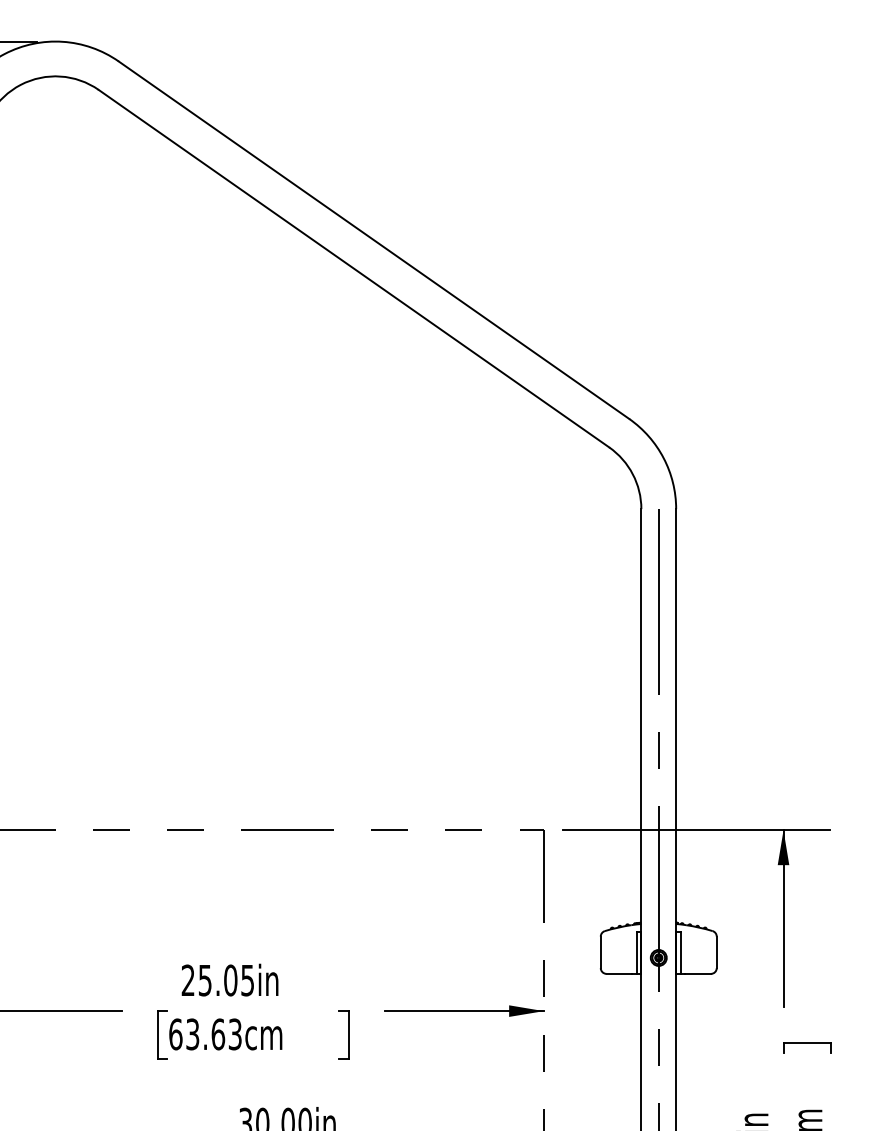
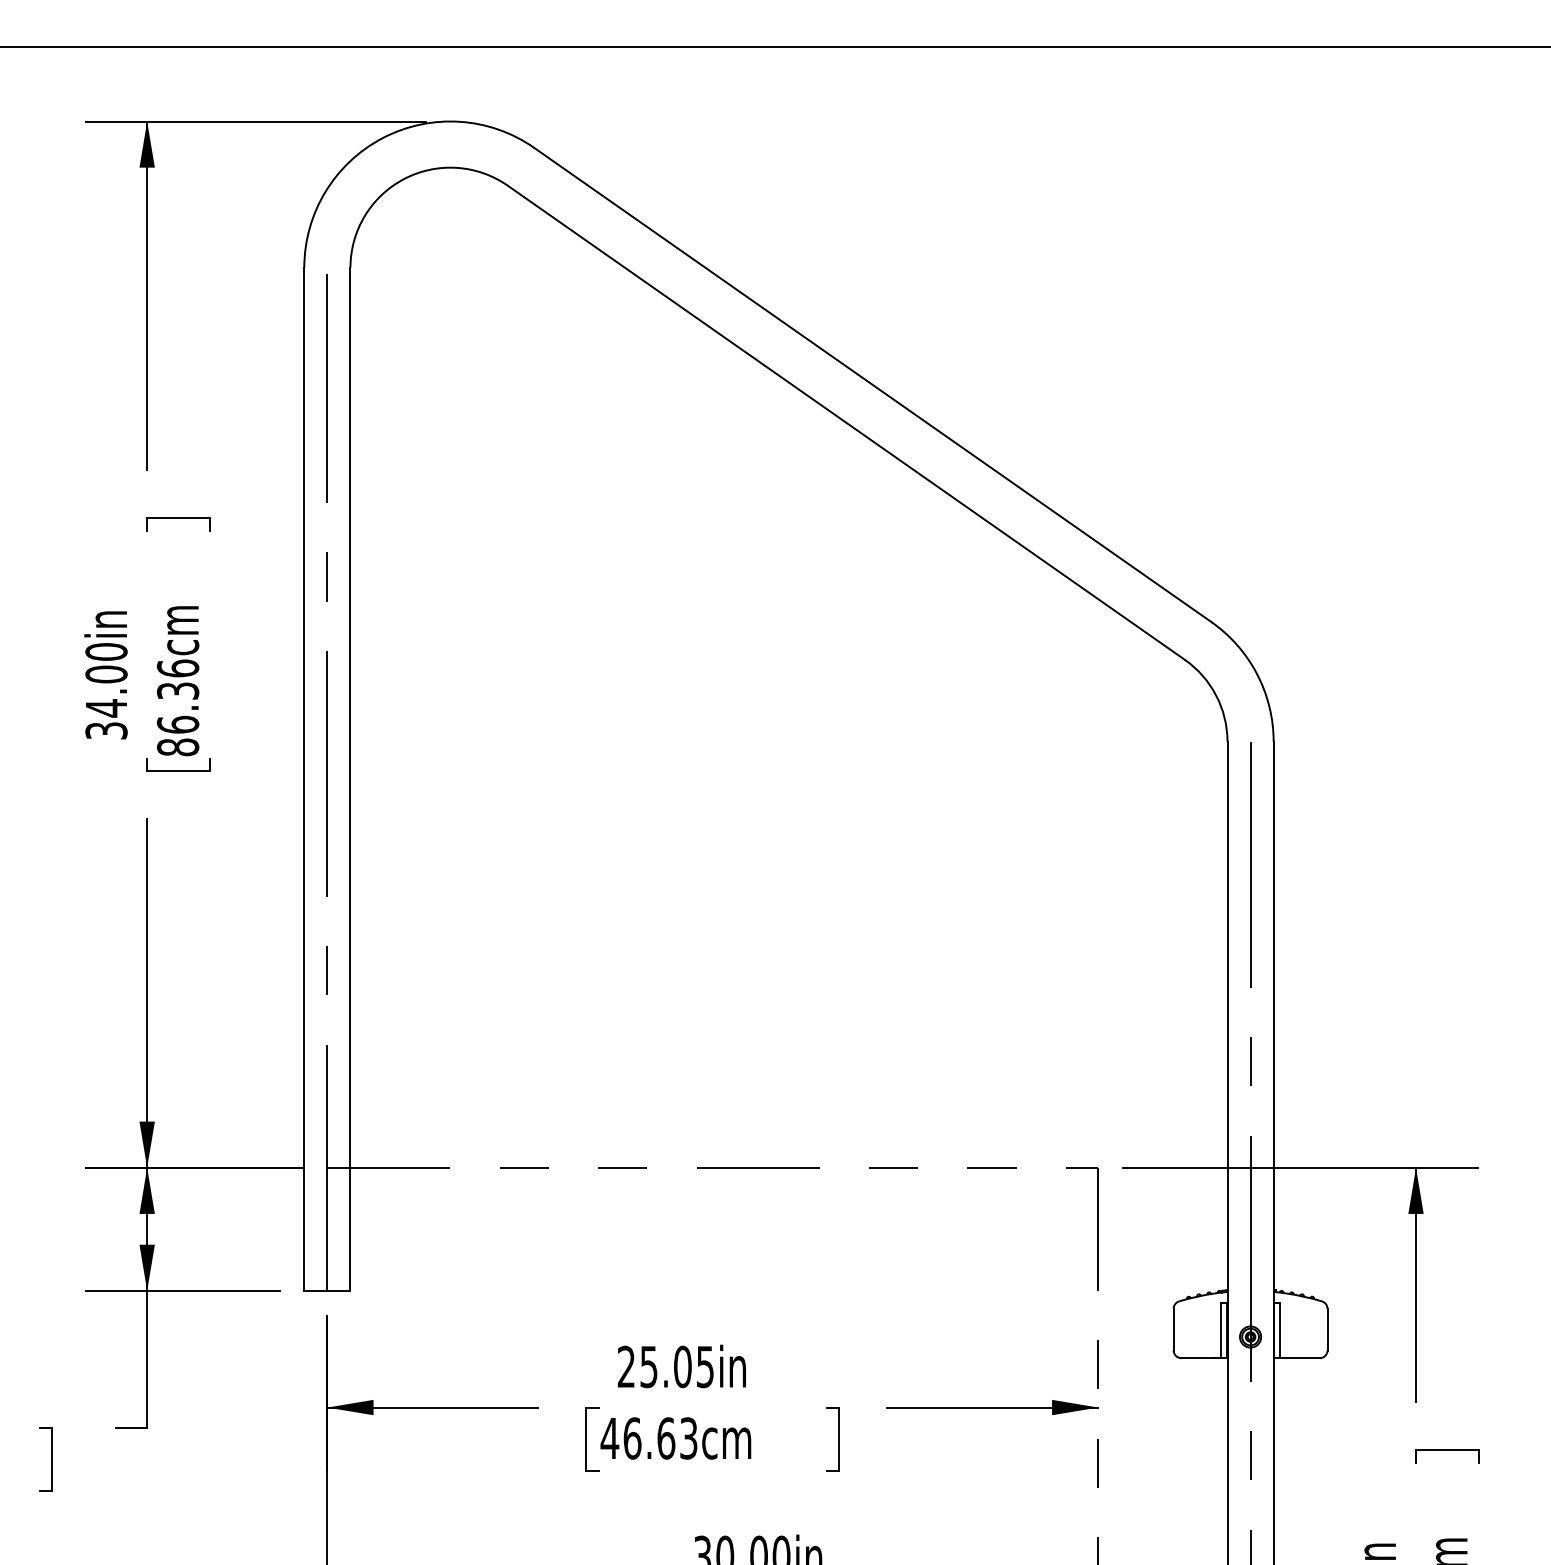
text: (183, 1034) -> (620, 1438), 63.63cm -> 46.63cm

